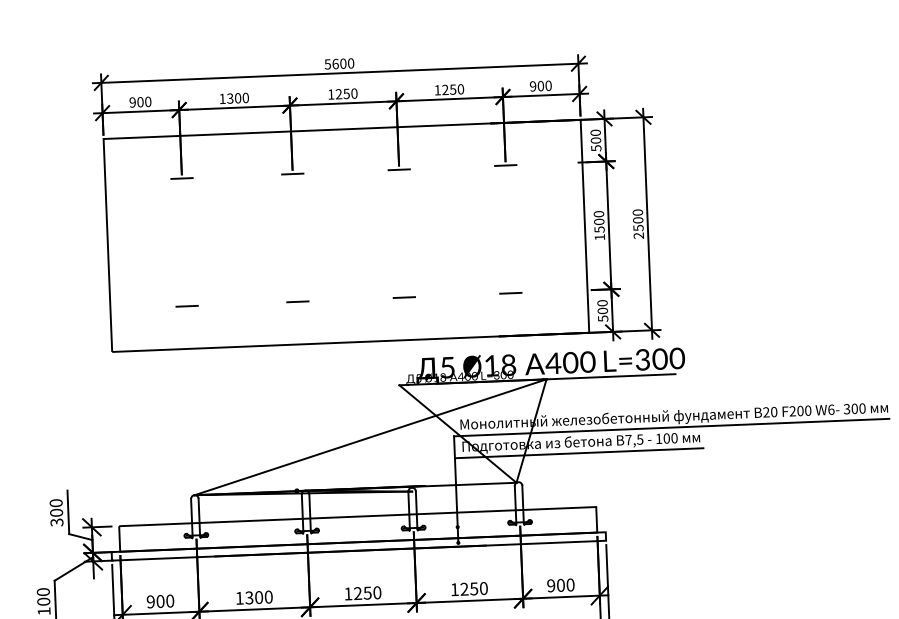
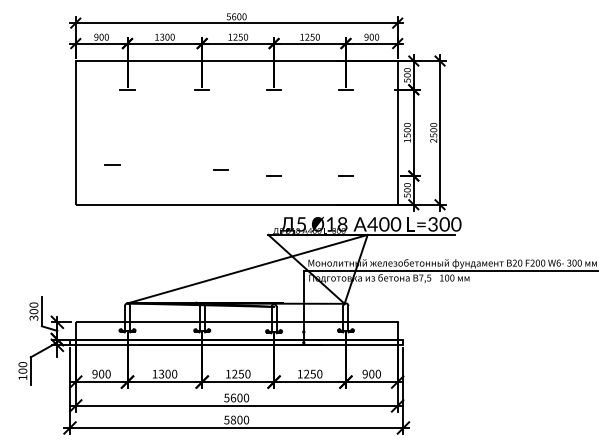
line: (296, 301) -> (220, 169), moved
line: (187, 305) -> (112, 164), moved
line: (578, 453) -> (387, 285), removed

